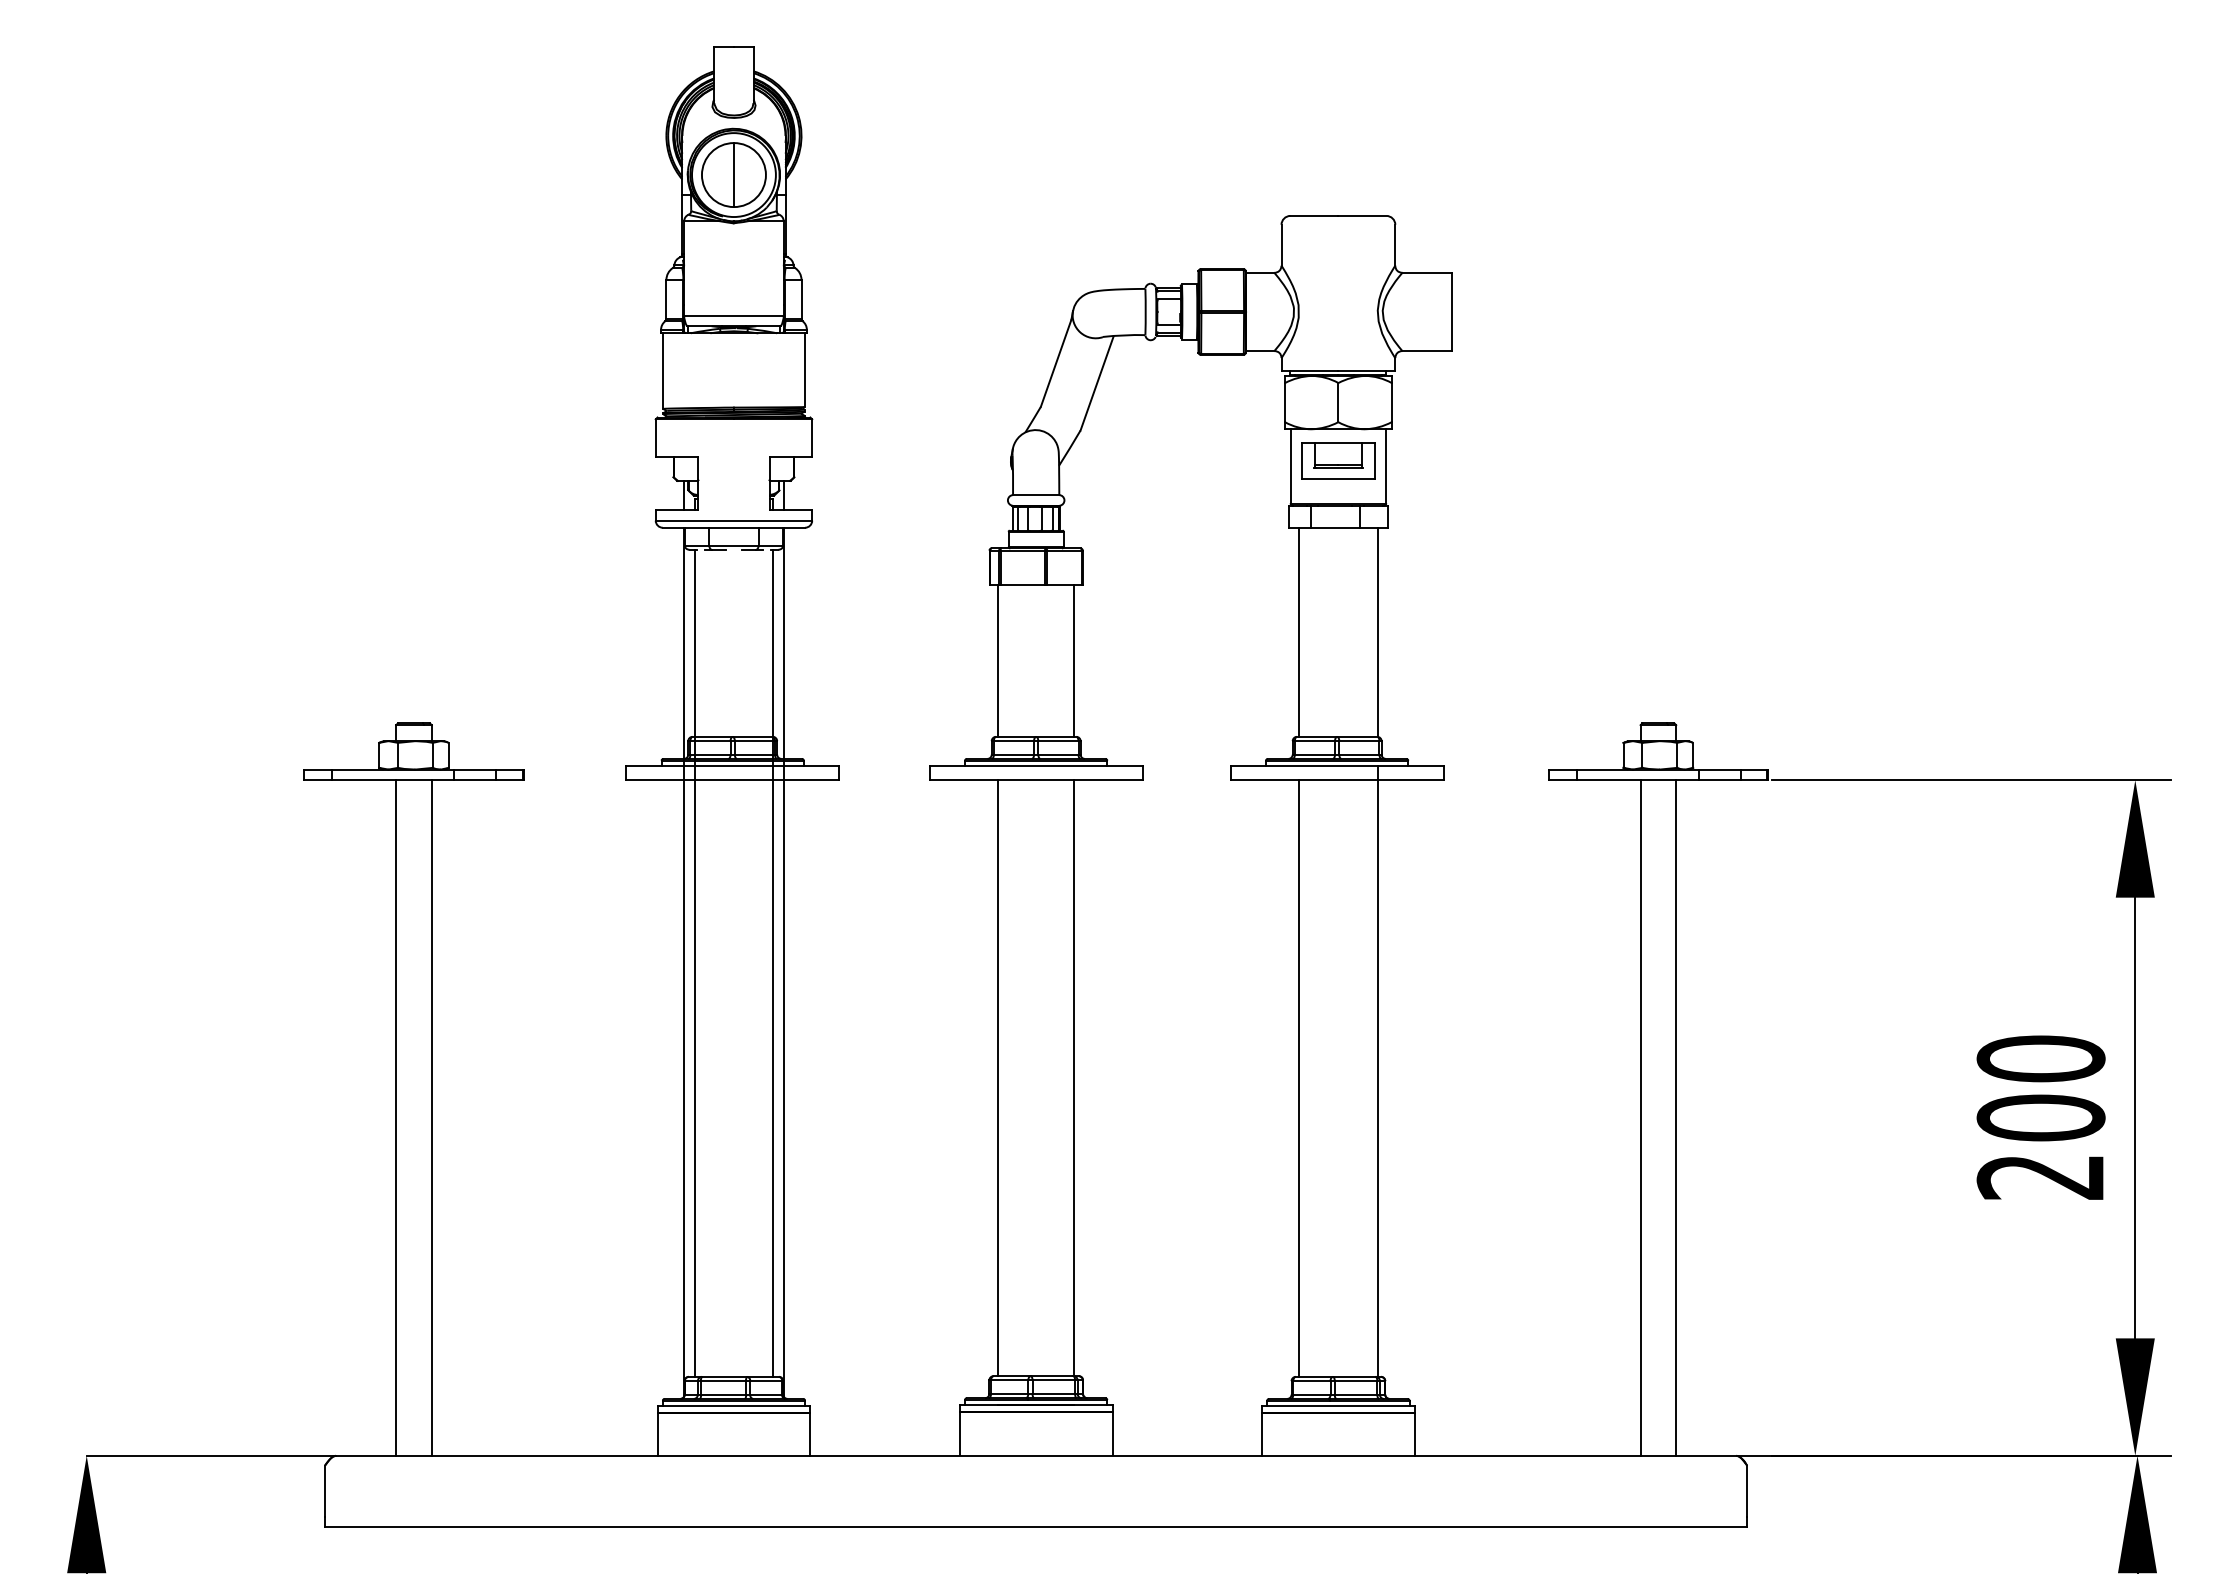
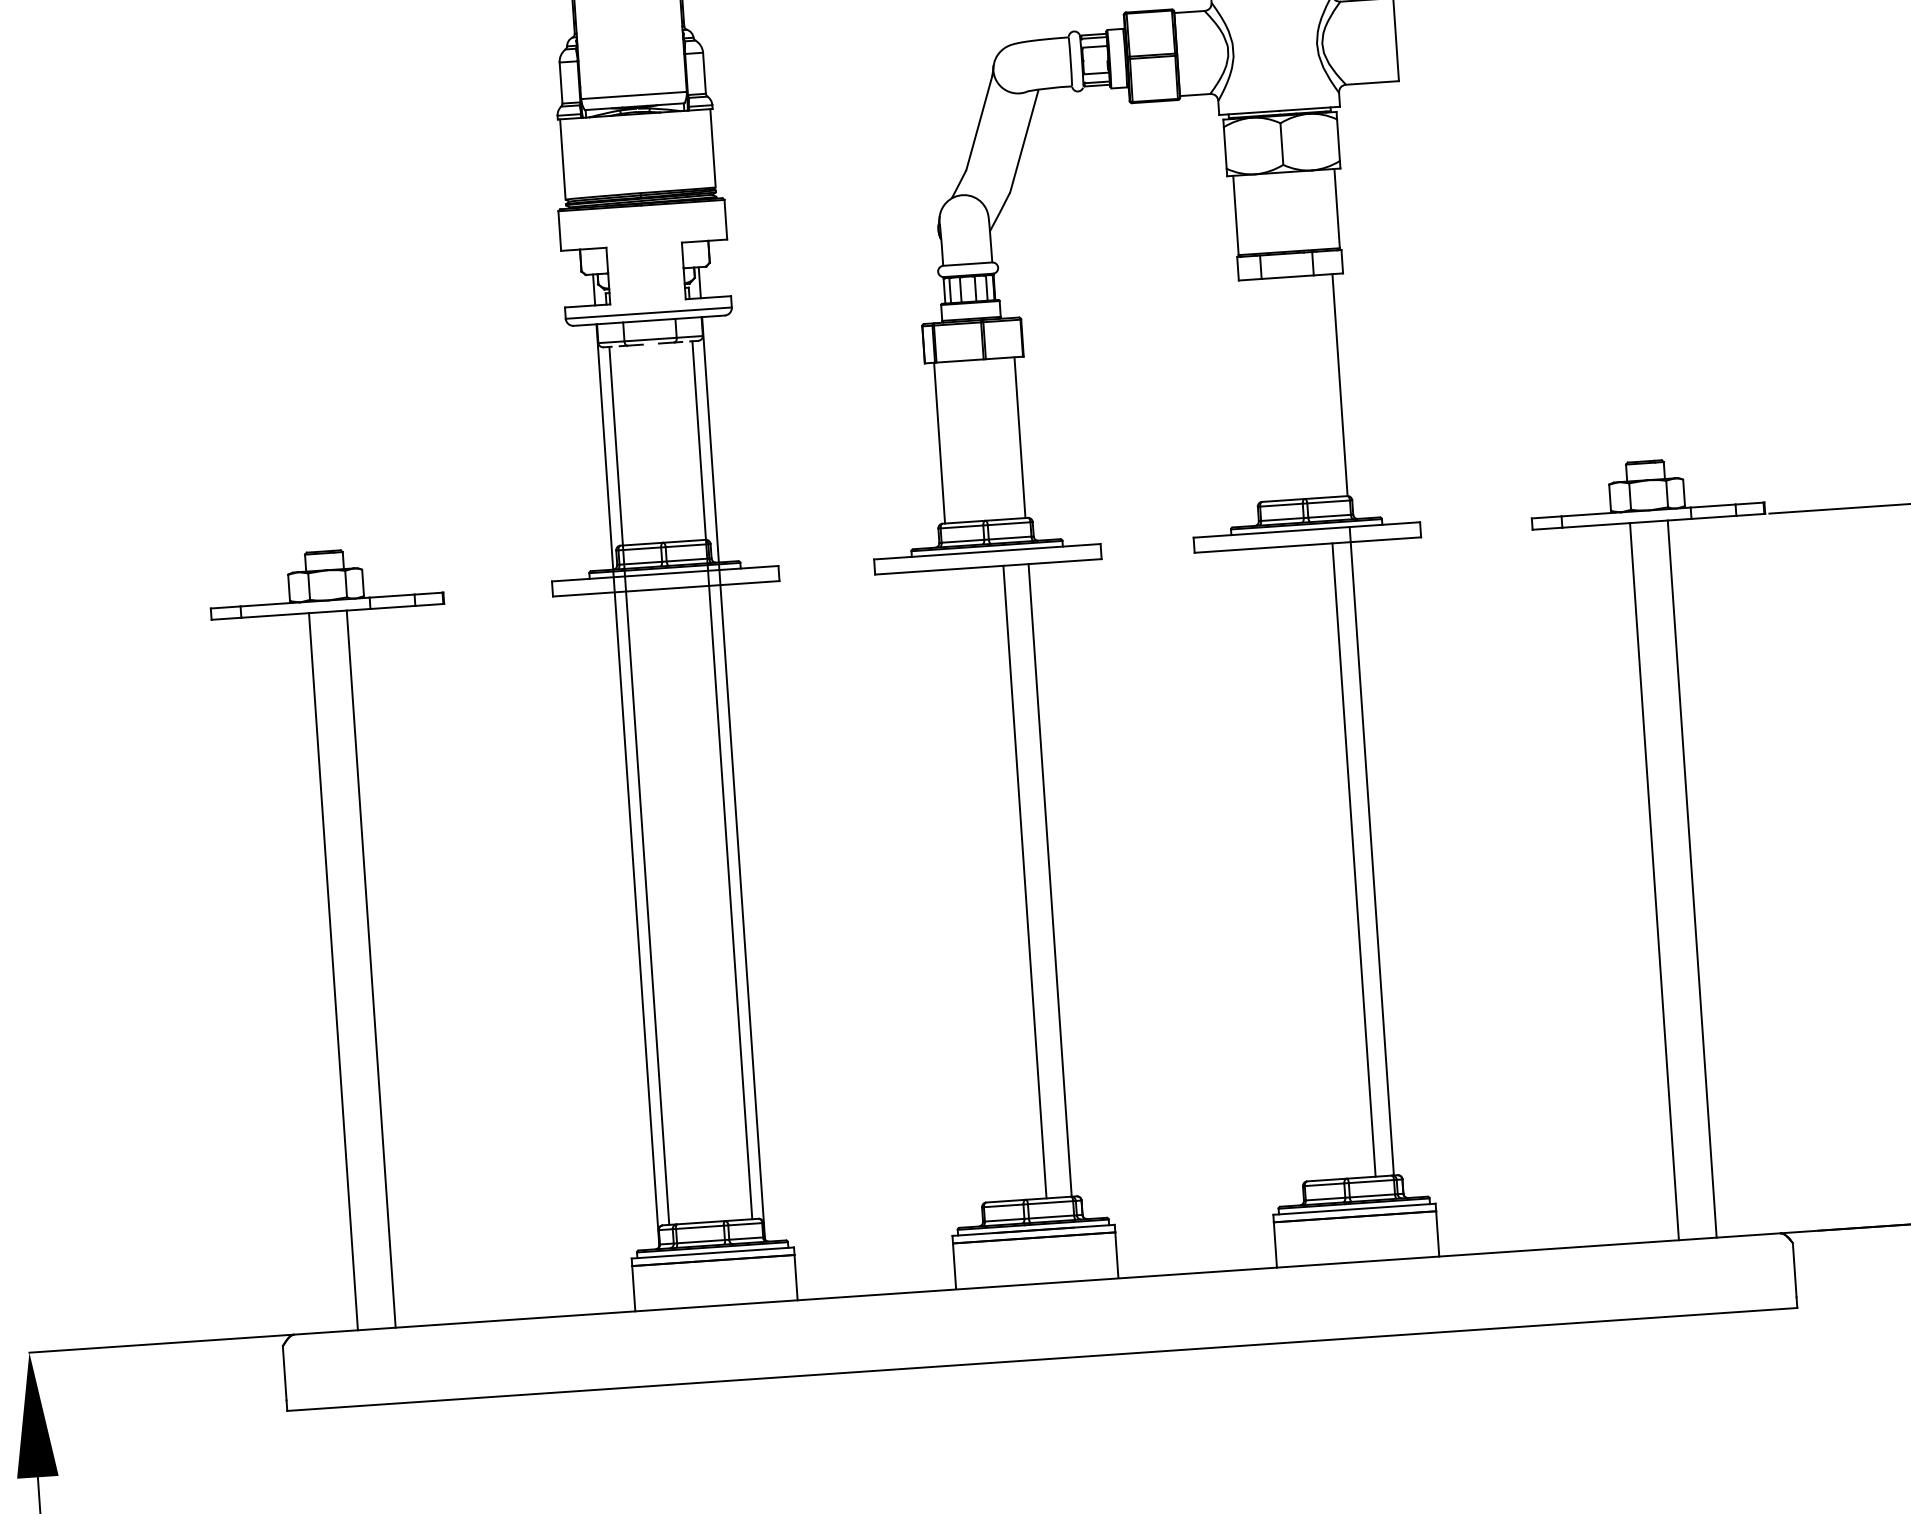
part: (1338, 460) -> (1286, 205), removed
line: (1299, 631) -> (1257, 389), removed
line: (998, 1078) -> (1025, 882), moved
line: (1299, 1078) -> (1354, 859), moved

